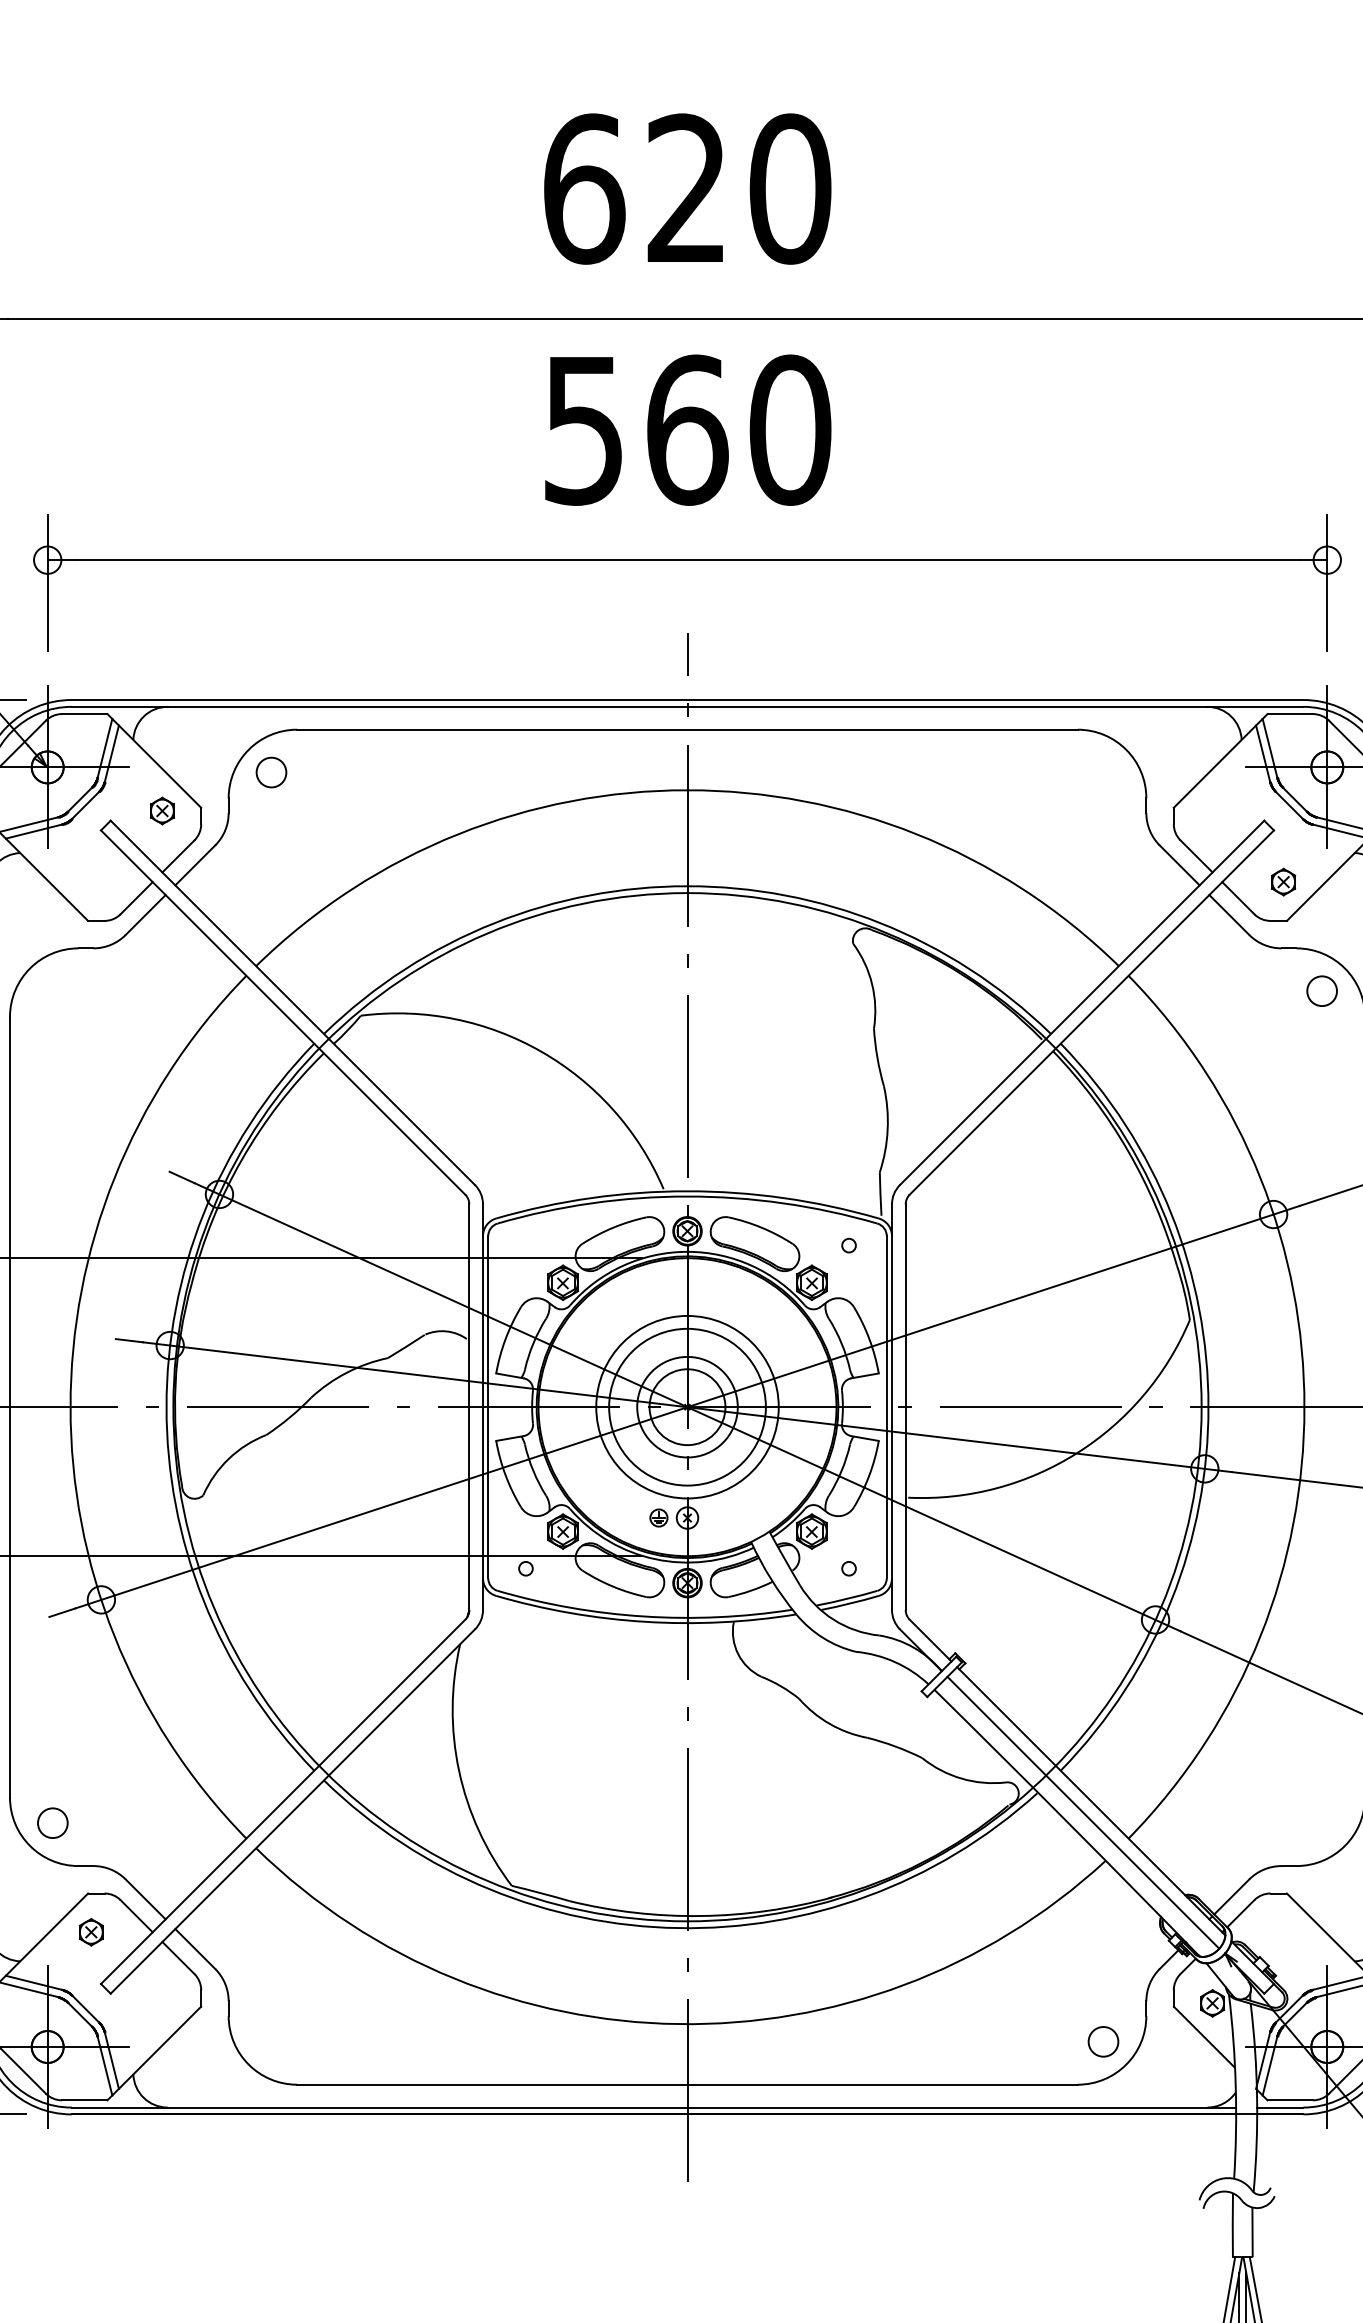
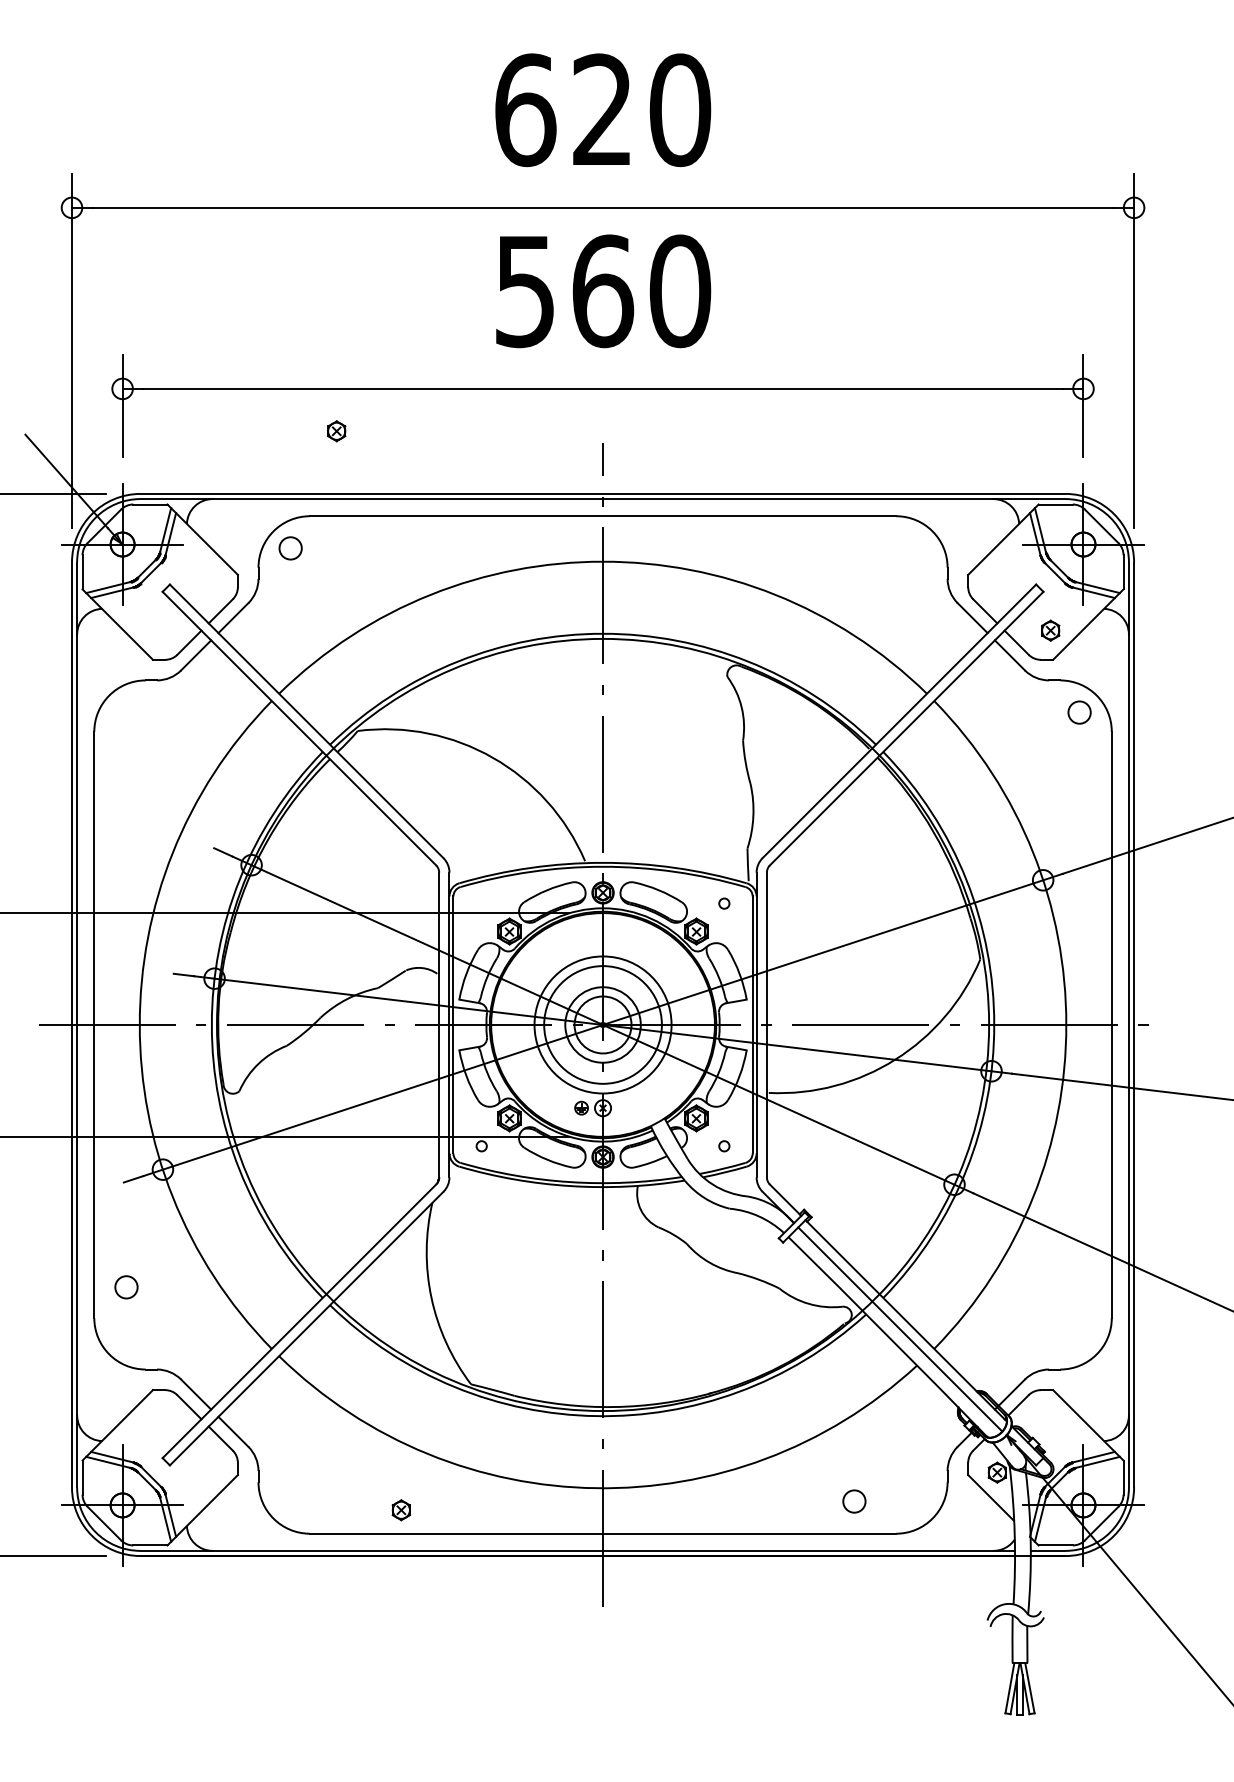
part: (162, 811) -> (336, 431), moved
circle: (52, 1823) -> (126, 1287), moved
part: (90, 1932) -> (400, 1510), moved
circle: (1103, 2041) -> (854, 1501), moved

